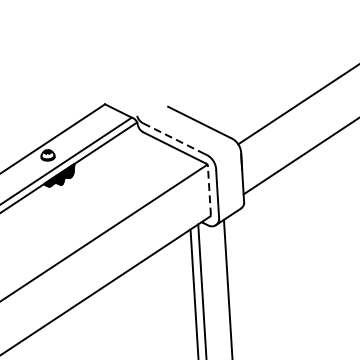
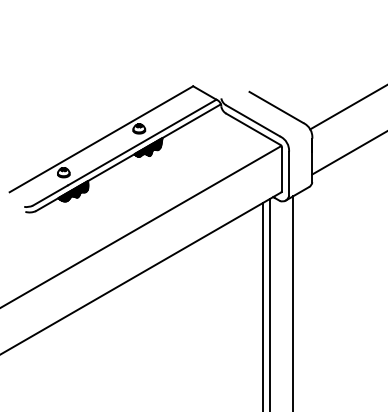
line: (174, 138) -> (253, 120), dashed -> solid
line: (209, 190) -> (281, 169), dashed -> solid

